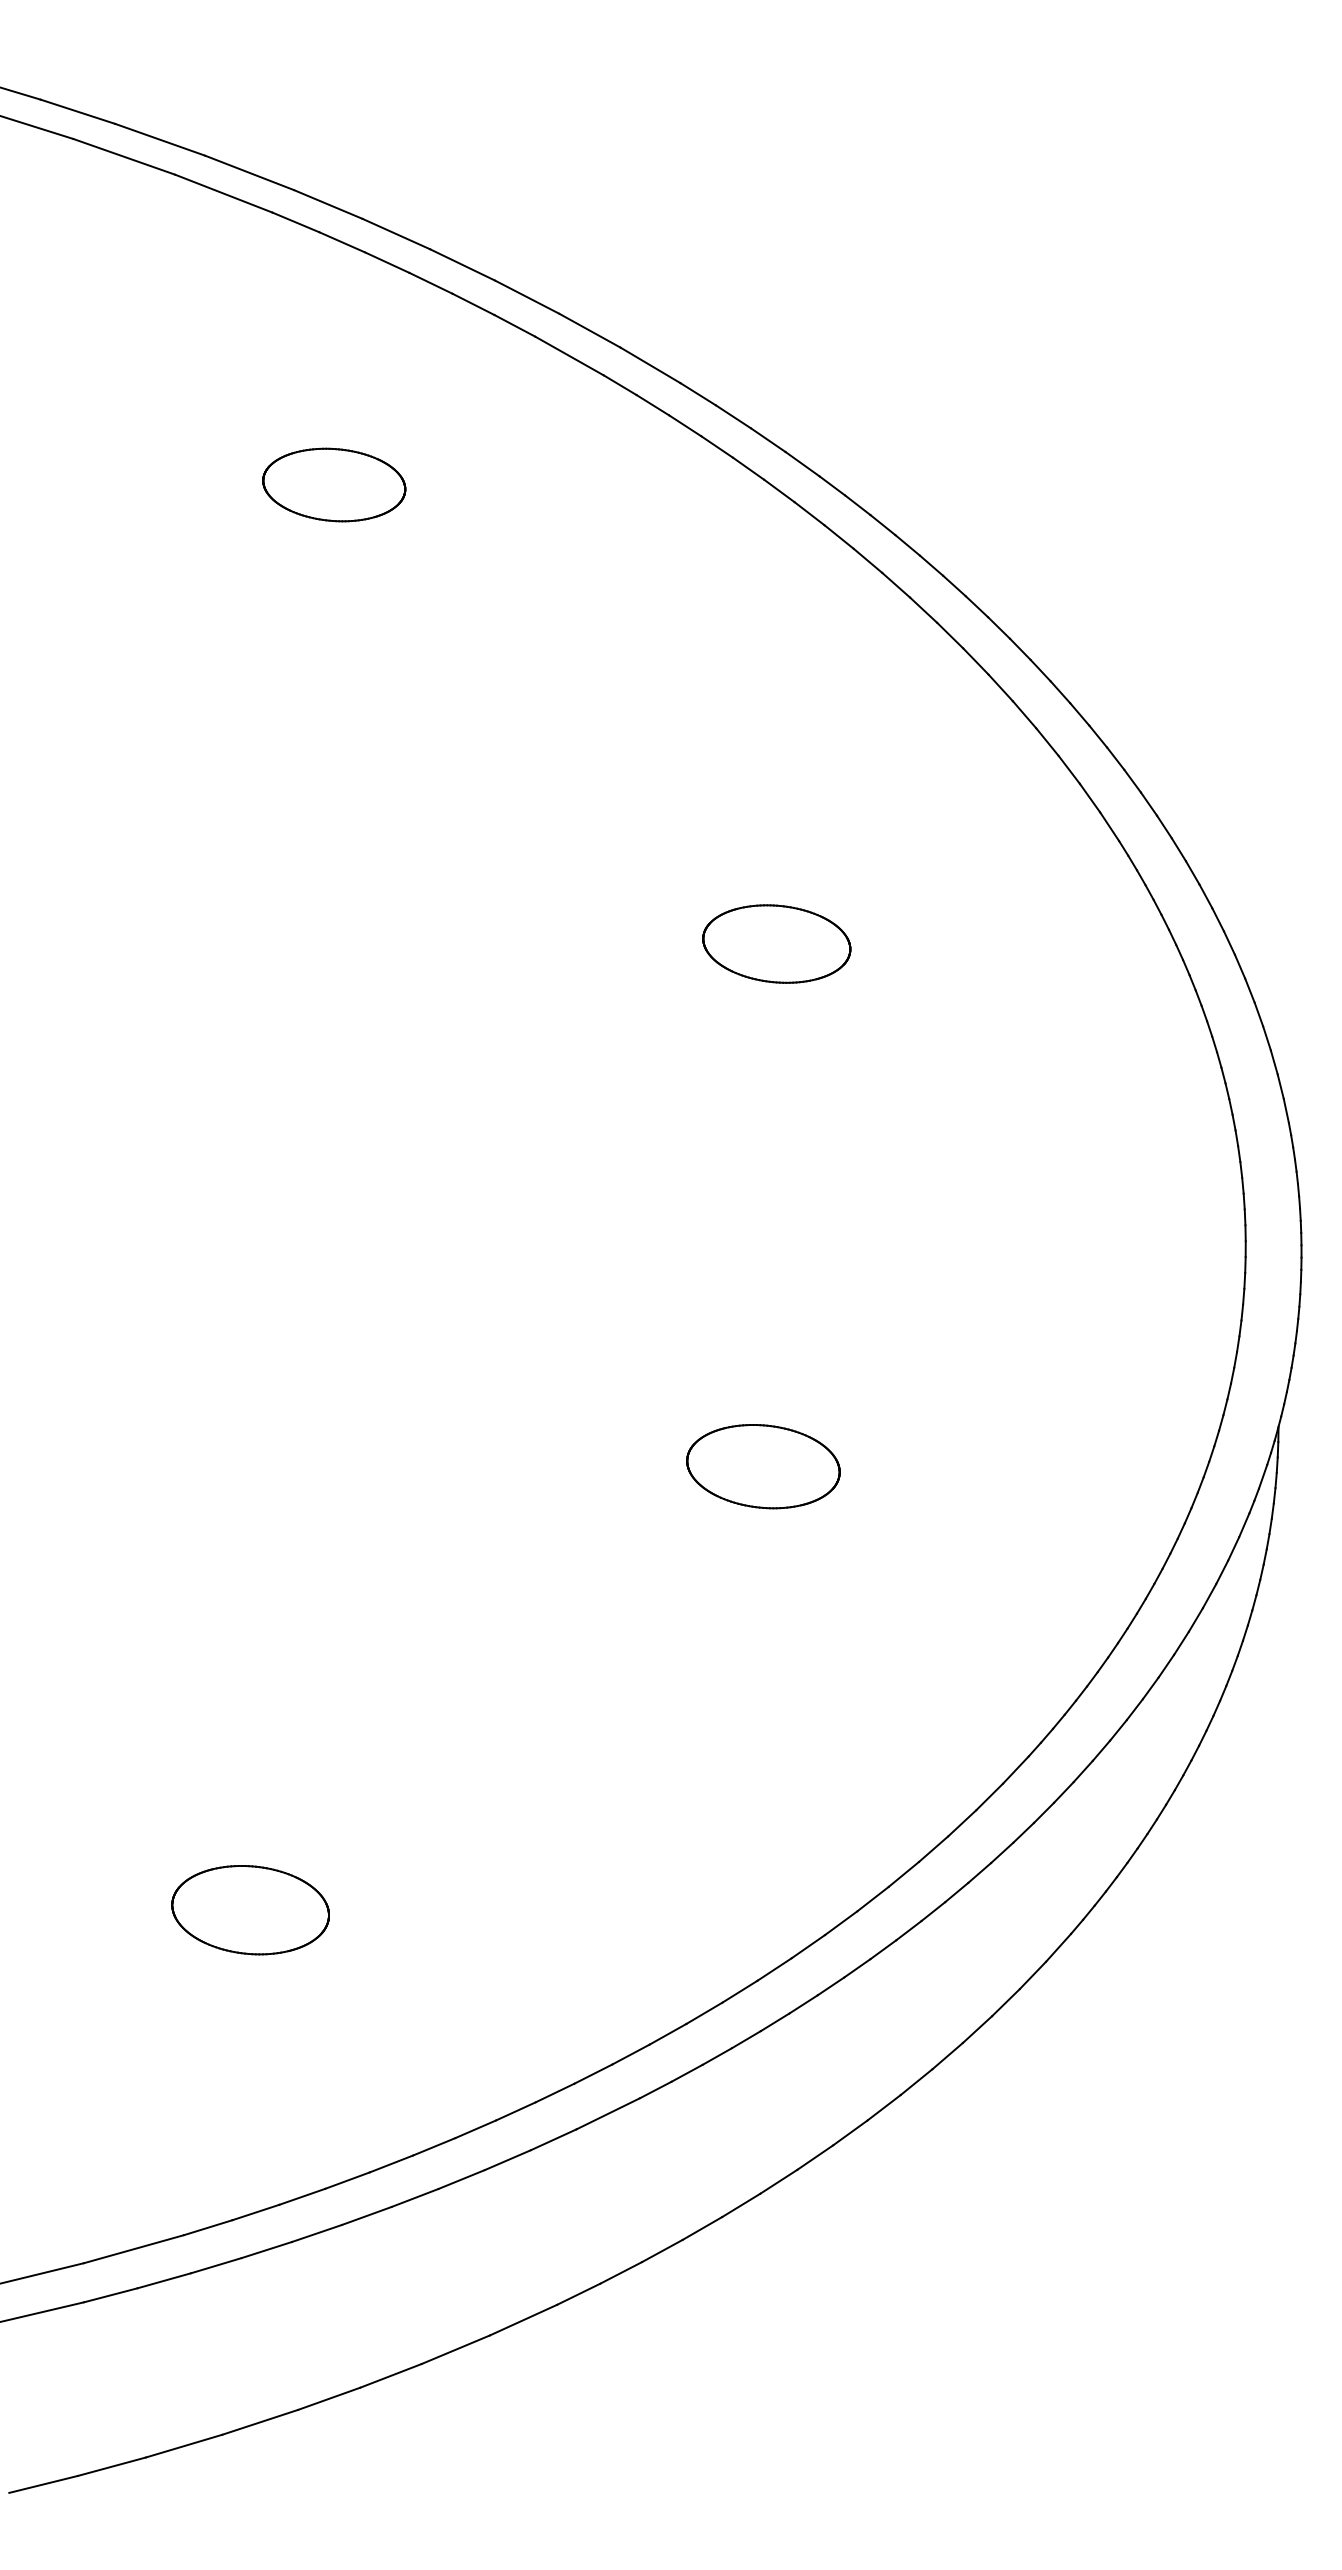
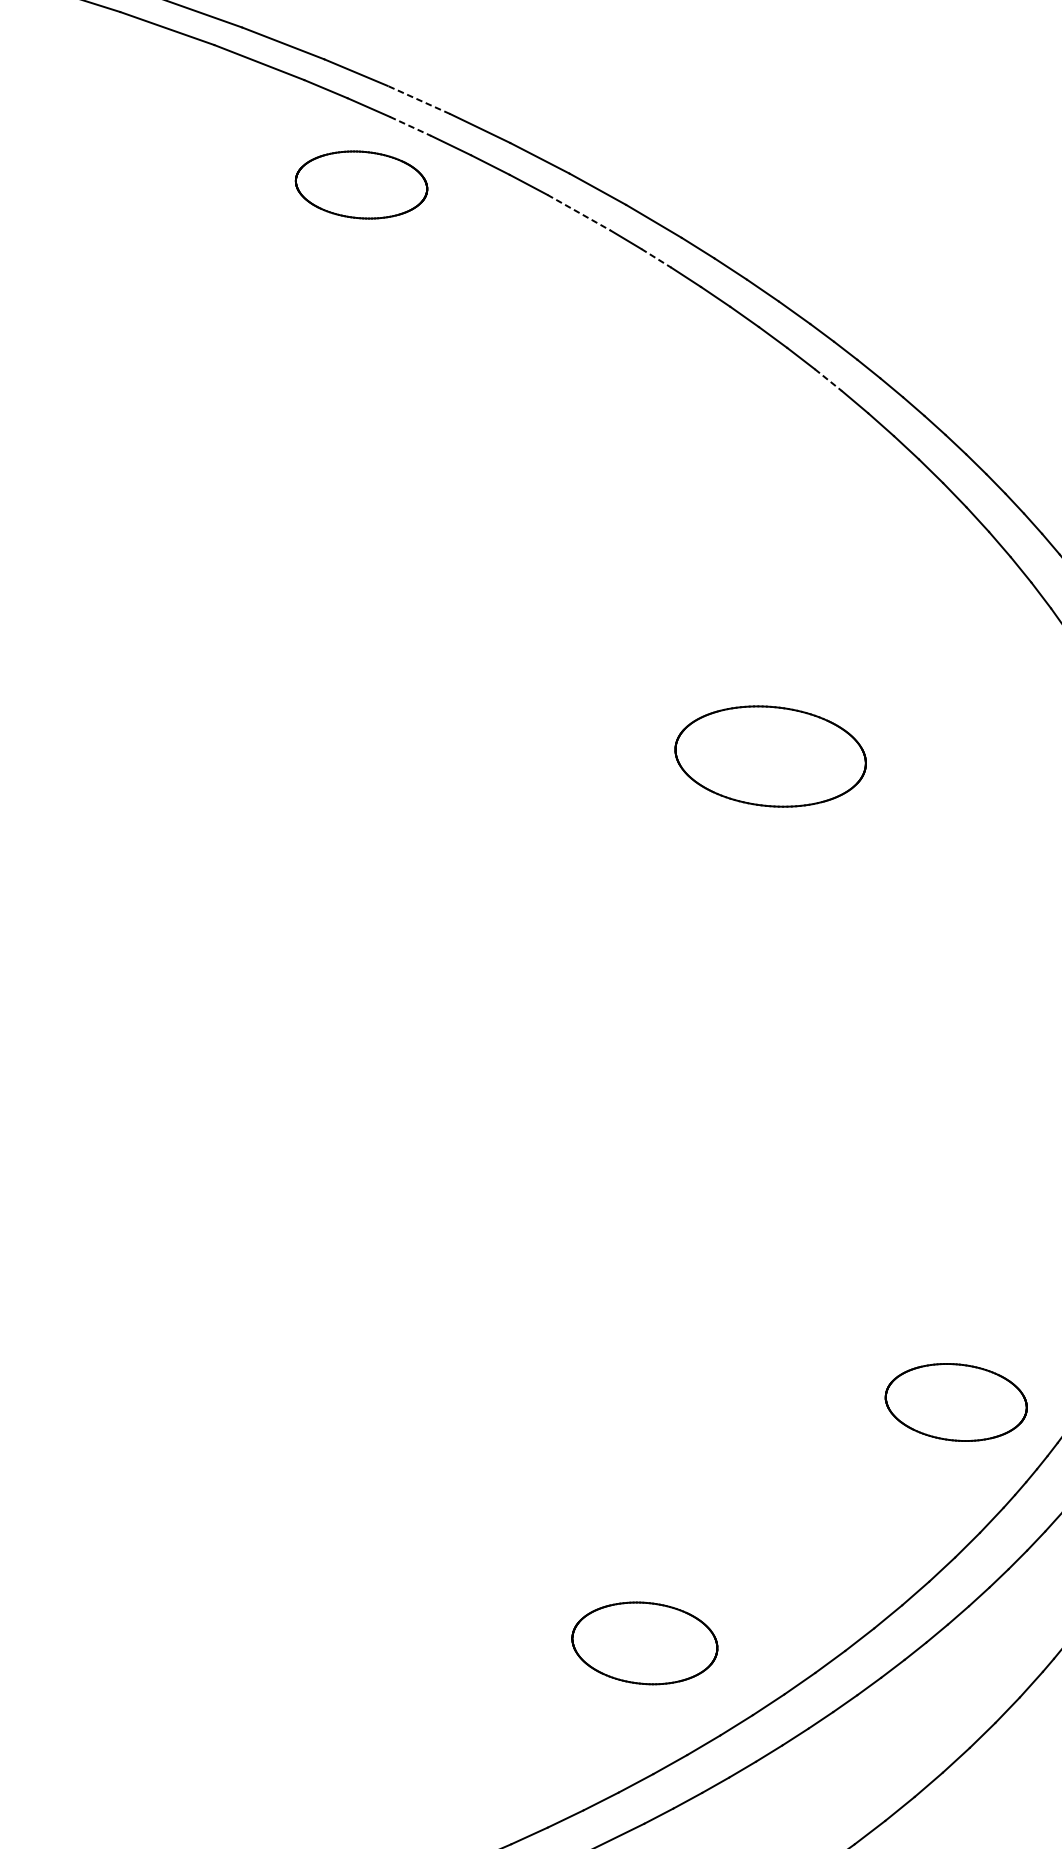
line: (395, 233) -> (418, 99), solid -> dashed
line: (387, 262) -> (410, 126), solid -> dashed
line: (569, 356) -> (579, 213), solid -> dashed
line: (653, 405) -> (656, 258), solid -> dashed
part: (334, 484) -> (361, 184), moved
line: (839, 537) -> (828, 380), solid -> dashed
part: (776, 943) -> (770, 755), size x1.4
part: (763, 1466) -> (956, 1402), moved
part: (250, 1910) -> (644, 1643), moved

